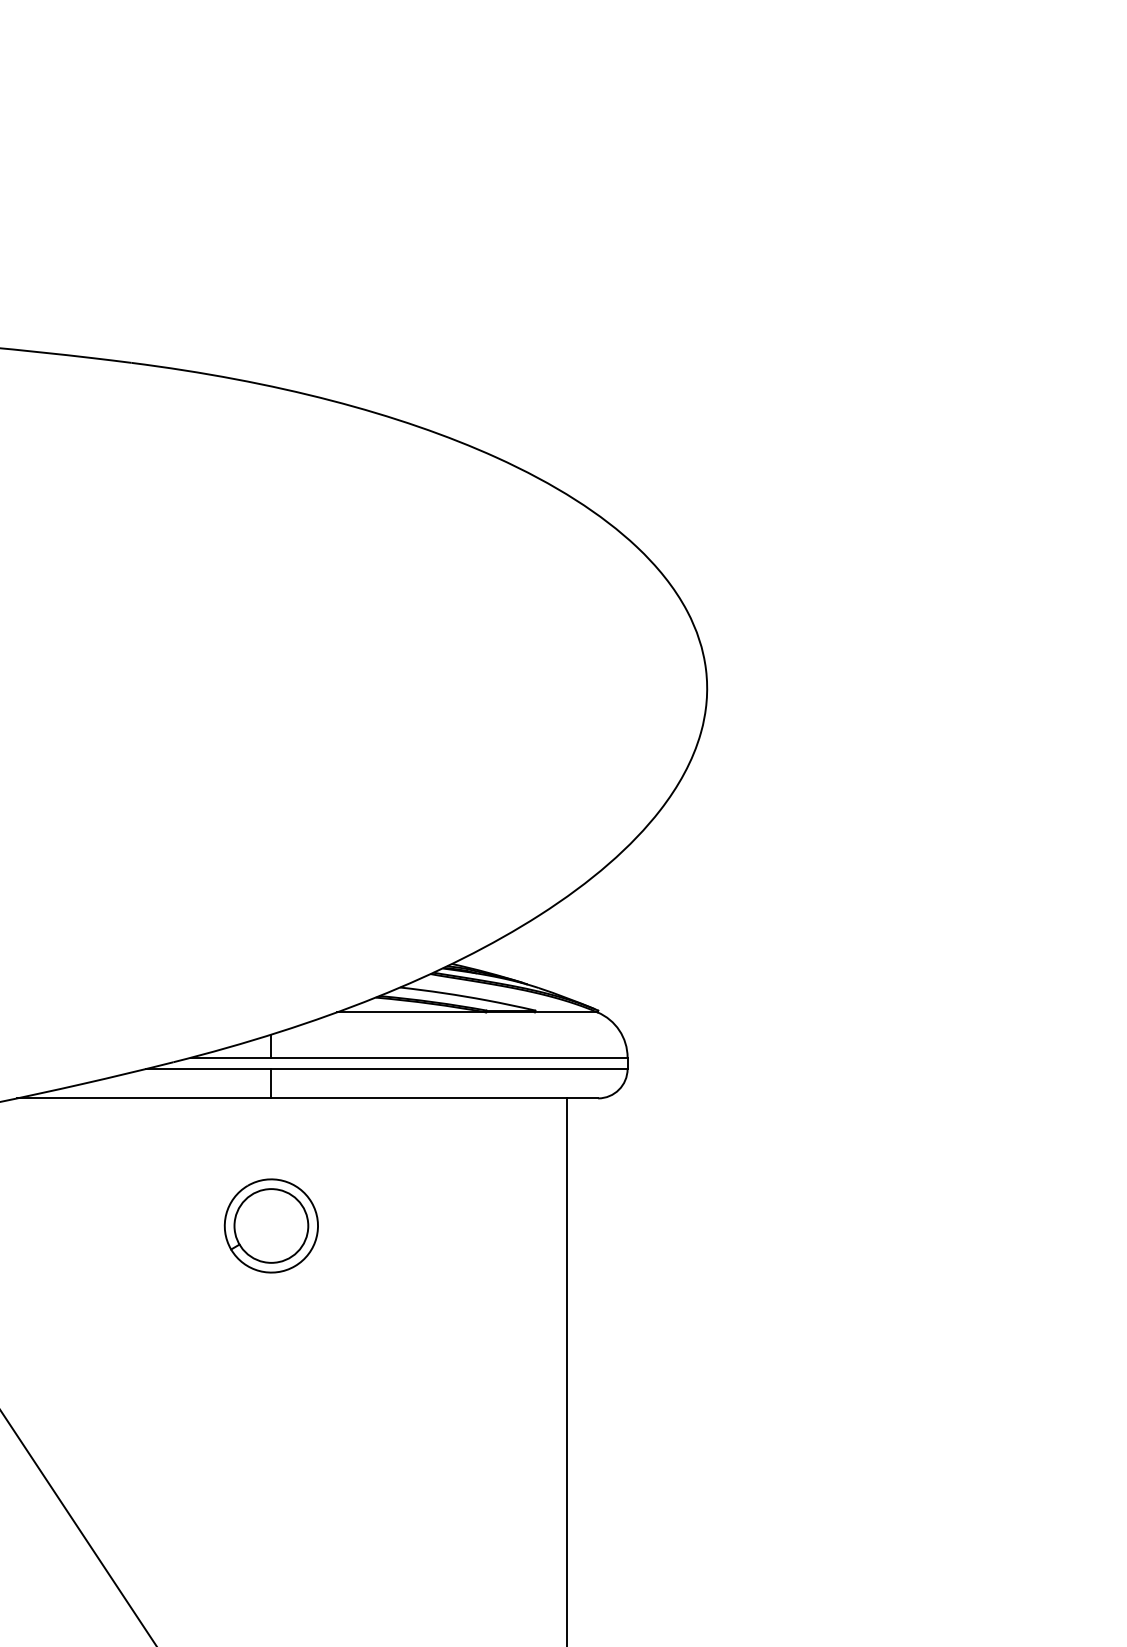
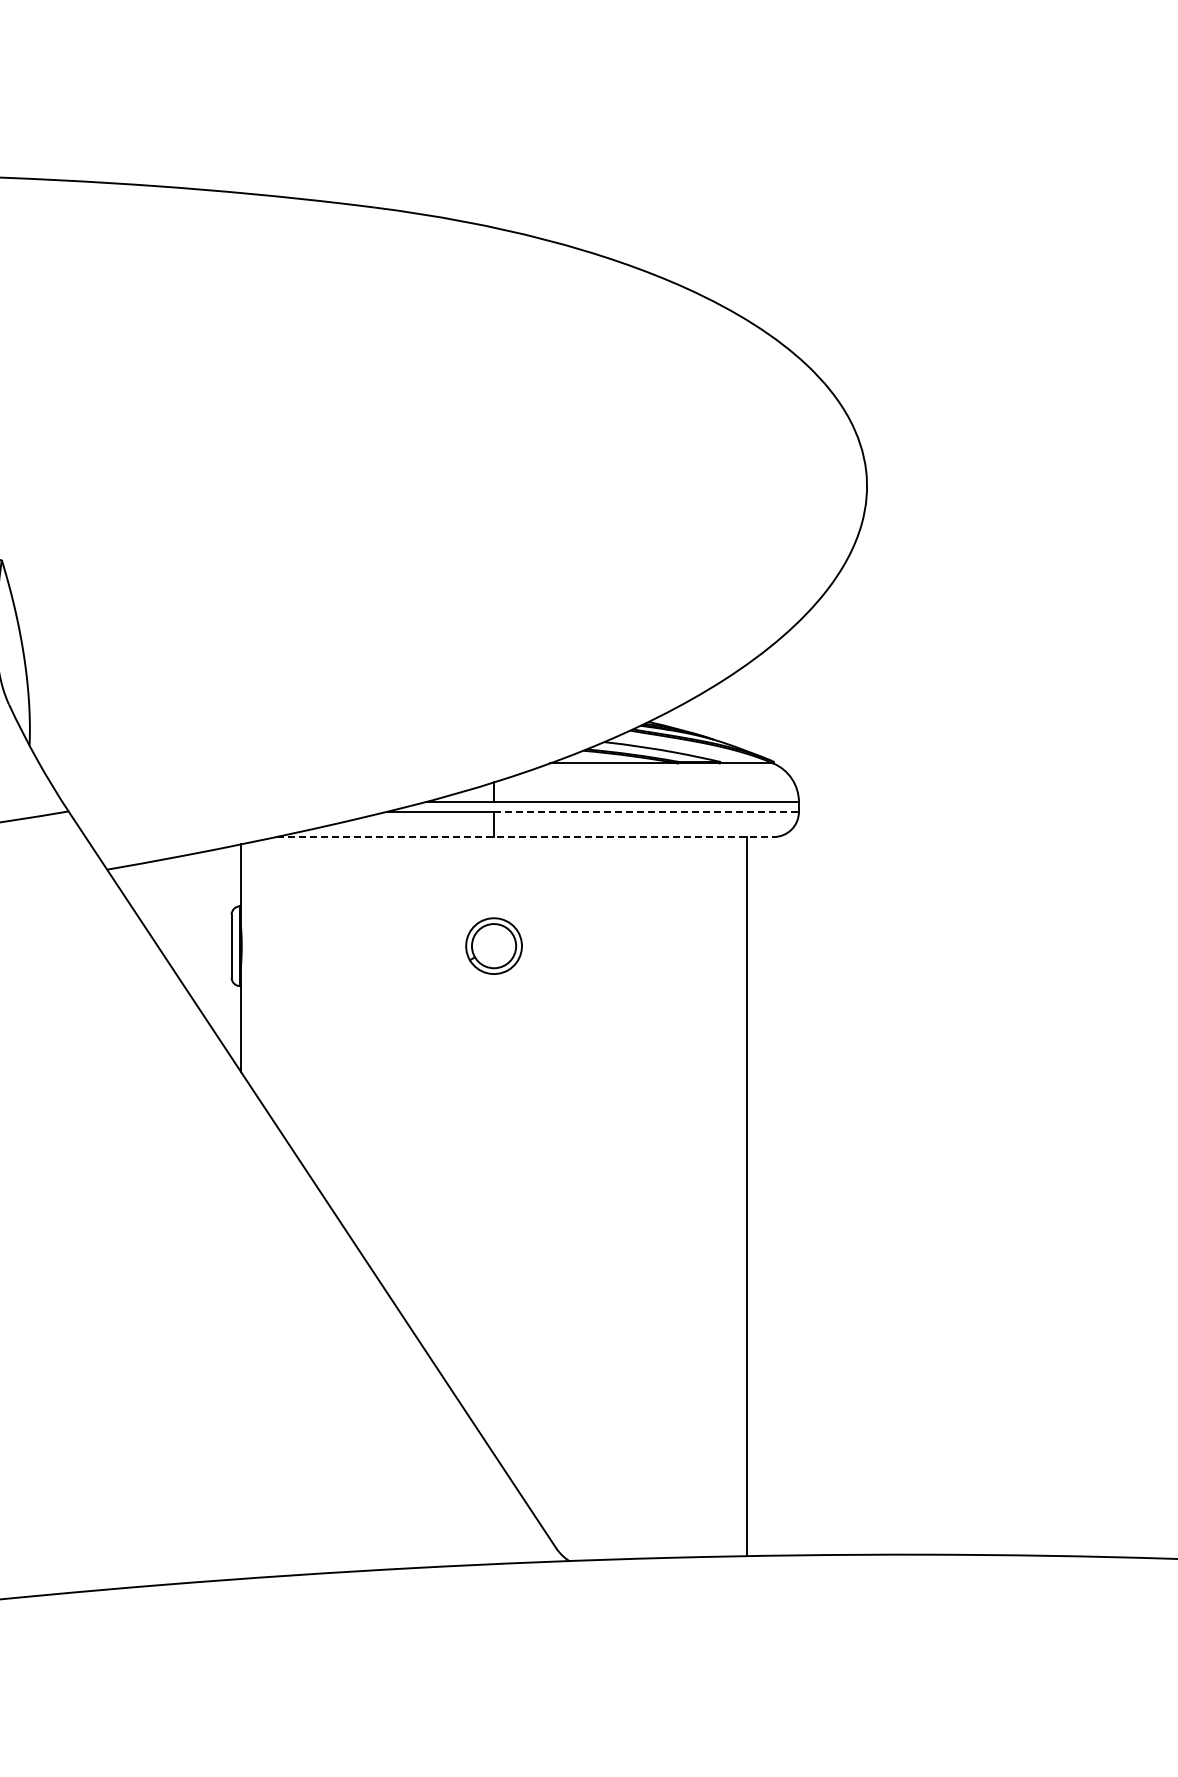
line: (450, 1068) -> (647, 811), solid -> dashed
line: (308, 1098) -> (525, 837), solid -> dashed
part: (270, 1225) -> (493, 945), size x0.7

